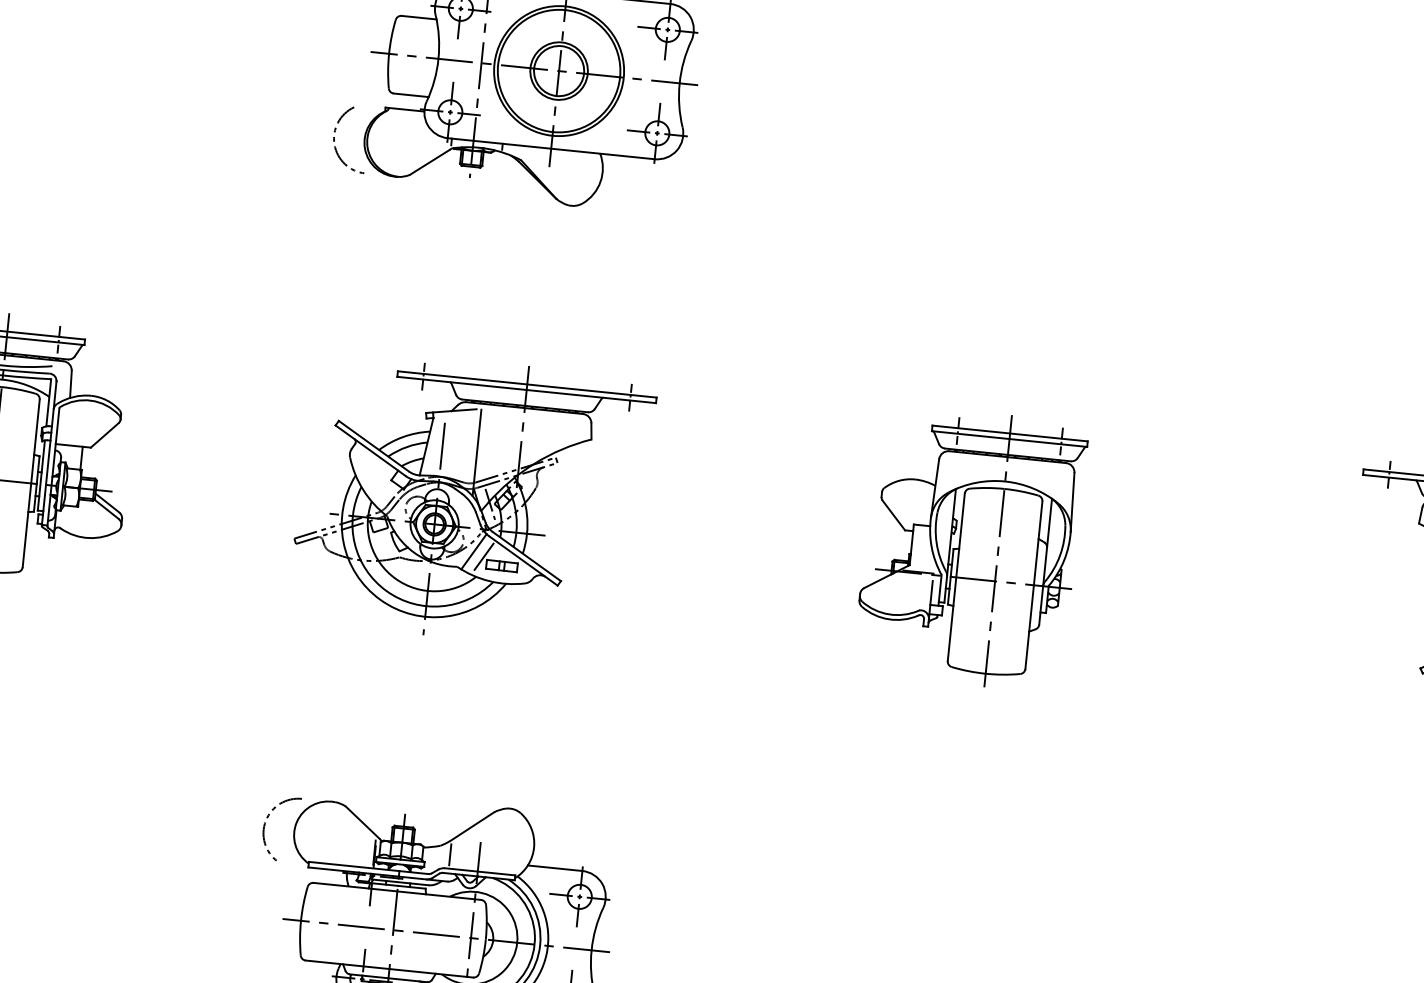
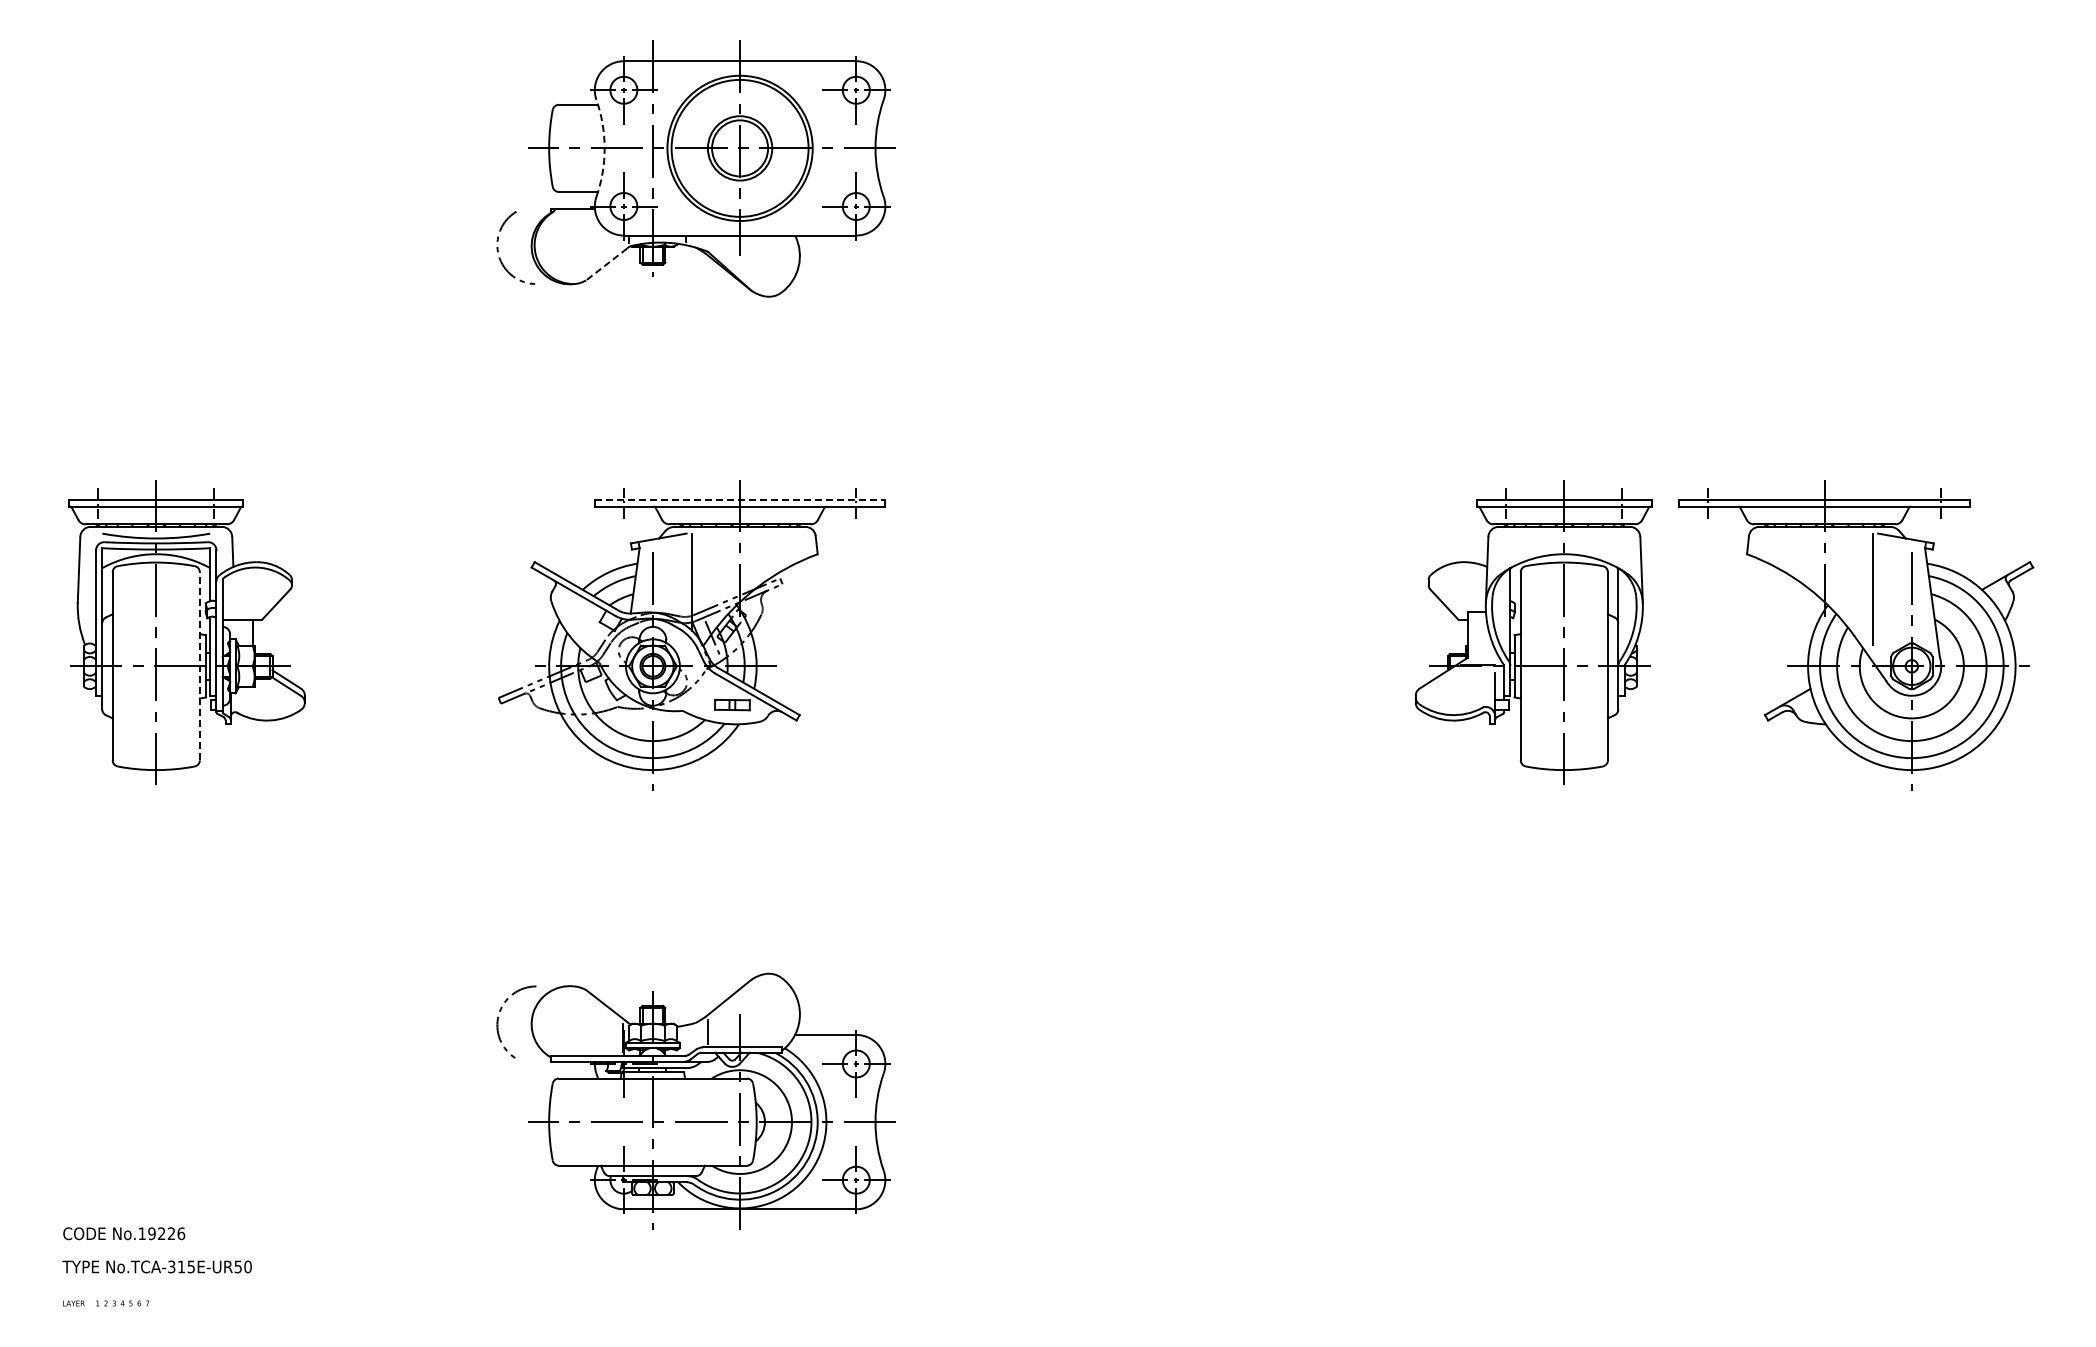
arc: (438, 58) -> (604, 148), solid -> dashed
line: (429, 162) -> (606, 264), solid -> dashed
line: (527, 384) -> (740, 500), solid -> dashed
line: (30, 482) -> (199, 665), solid -> dashed
part: (970, 548) -> (1533, 632), moved
line: (473, 551) -> (699, 692), removed
line: (484, 556) -> (711, 696), removed

